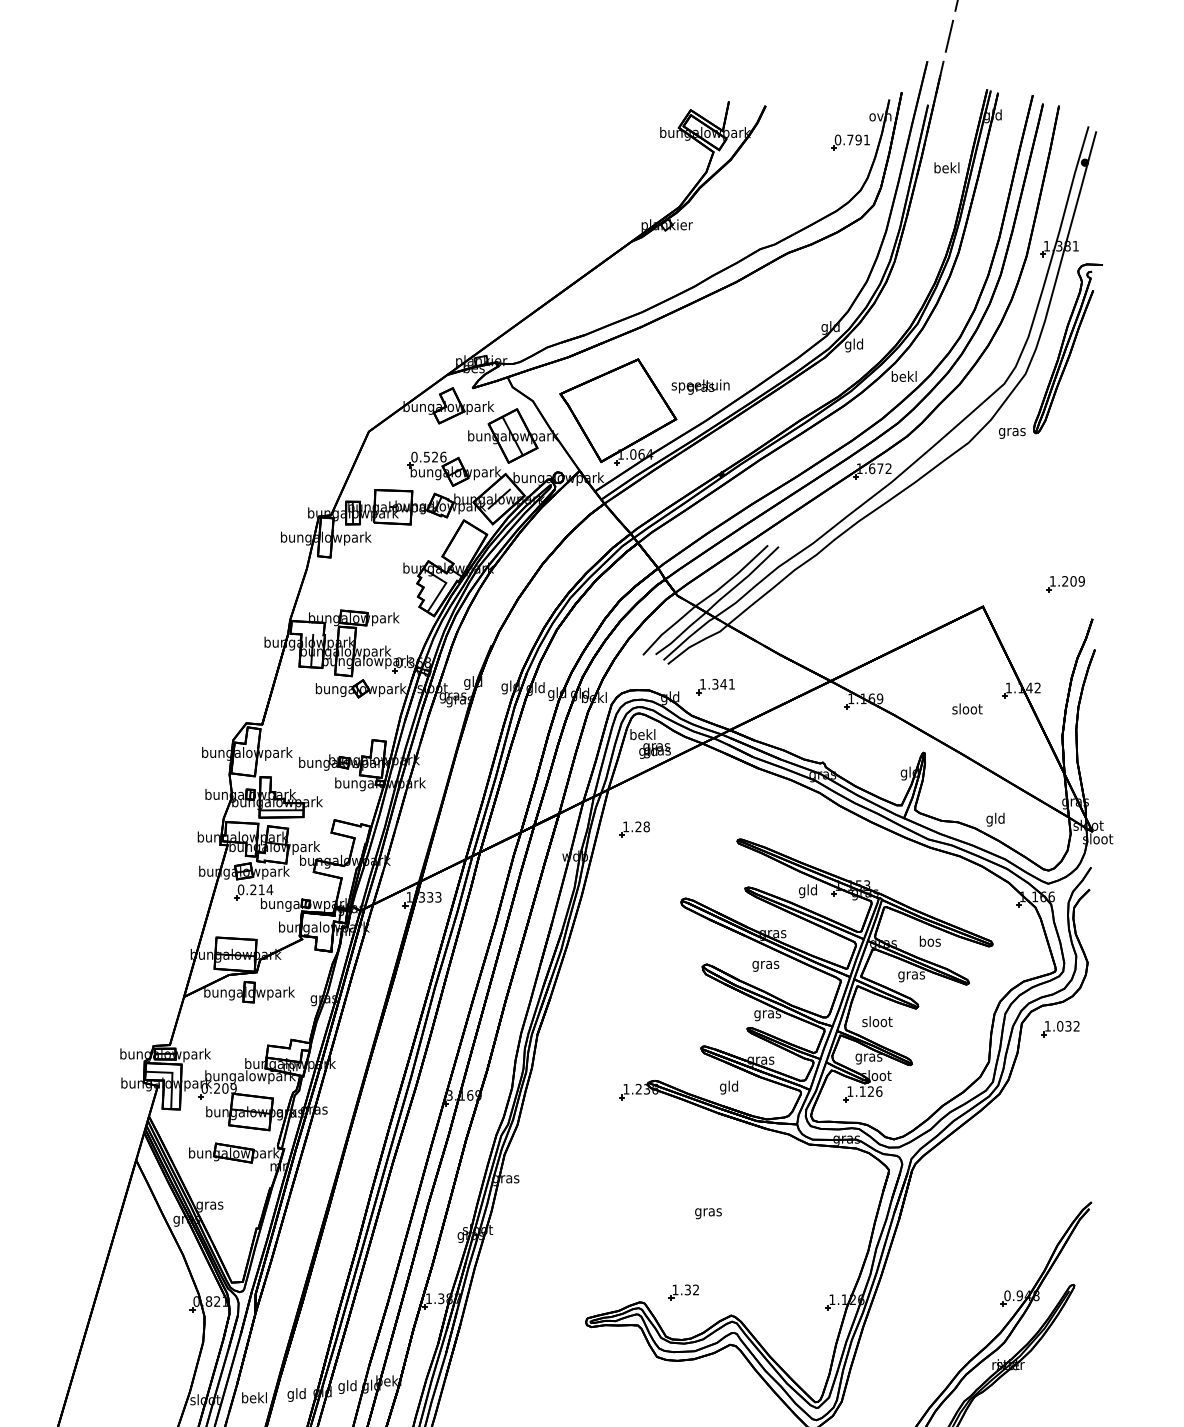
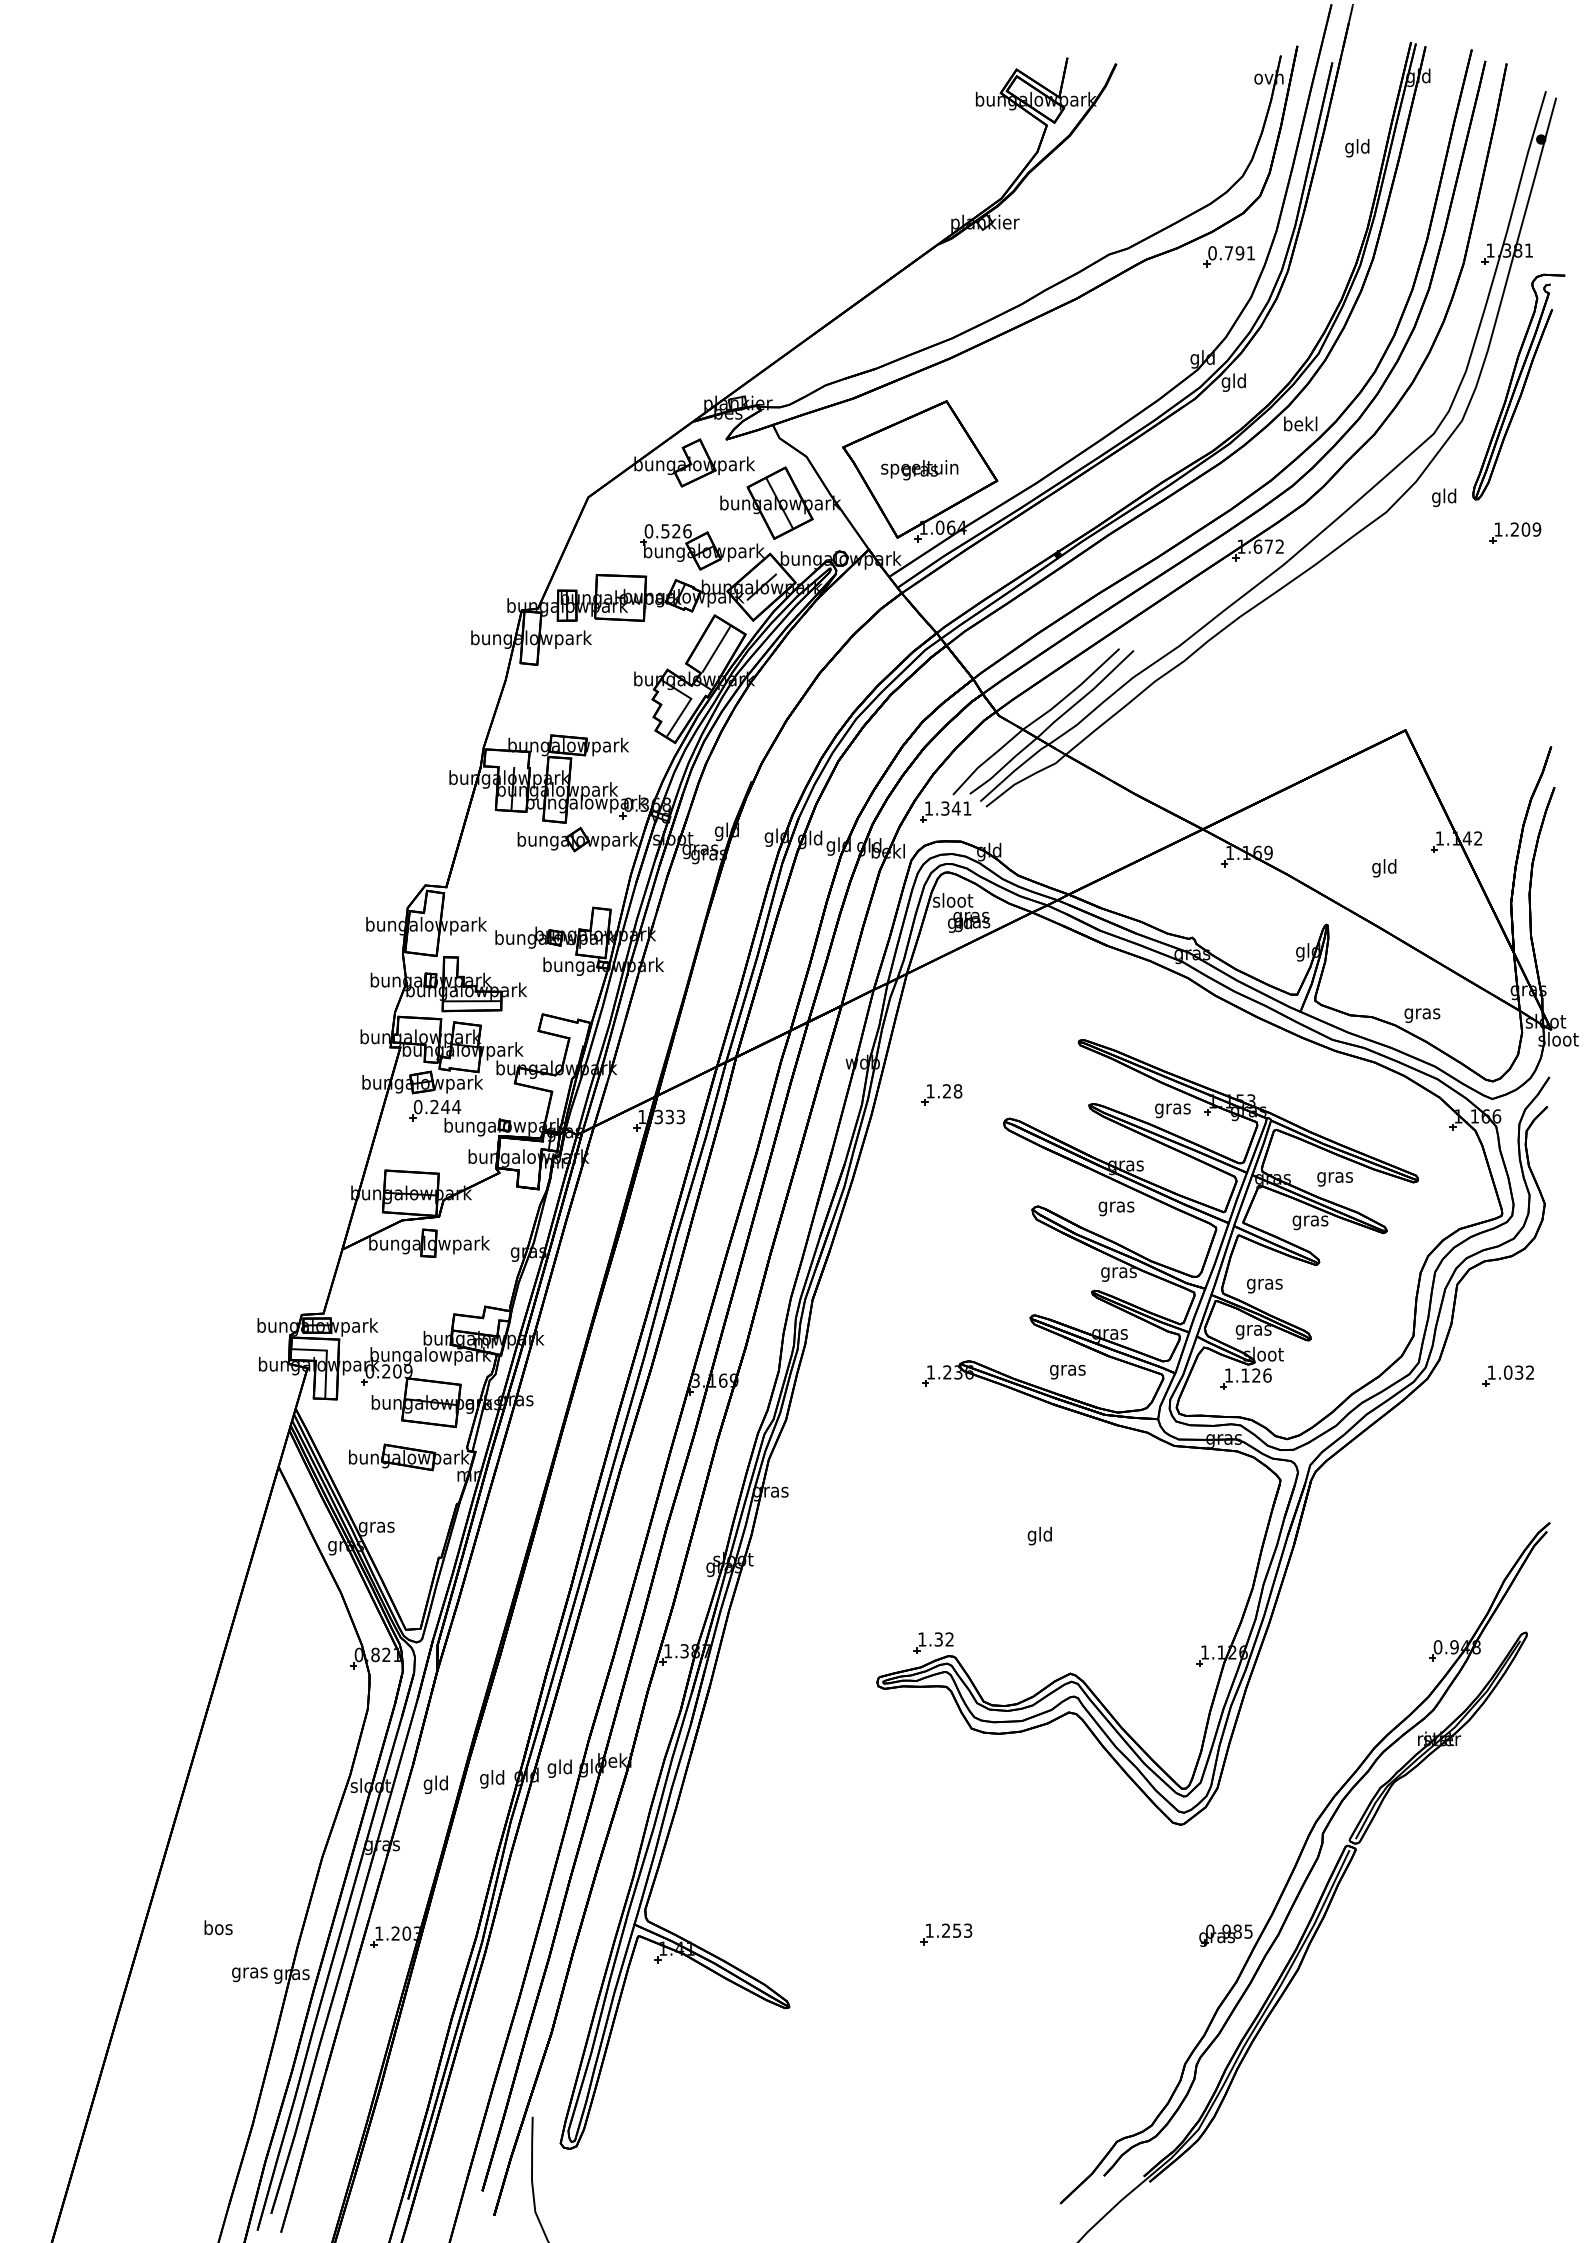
part: (850, 142) -> (1228, 256), moved
text: (946, 169) -> (1357, 148), bekl -> gld
text: (700, 387) -> (919, 470), moved
text: (1012, 431) -> (1444, 497), gras -> gld
line: (465, 545) -> (716, 648), added
part: (1065, 583) -> (1515, 532), moved
part: (715, 686) -> (945, 811), moved
text: (967, 710) -> (1384, 868), sloot -> gld
text: (643, 734) -> (953, 900), bekl -> sloot
text: (995, 819) -> (1422, 1013), gld -> gras
part: (634, 829) -> (941, 1094), moved
text: (261, 889) -> (445, 1106), 0.214 -> 0.244
text: (807, 890) -> (1172, 1108), gld -> gras
text: (929, 942) -> (1334, 1177), bos -> gras
text: (877, 1023) -> (1264, 1284), sloot -> gras
part: (1059, 1028) -> (1507, 1375), moved
text: (729, 1087) -> (1067, 1370), gld -> gras
text: (707, 1211) -> (1039, 1535), gras -> gld
part: (683, 1292) -> (933, 1642), moved
text: (254, 1398) -> (435, 1784), bekl -> gld

